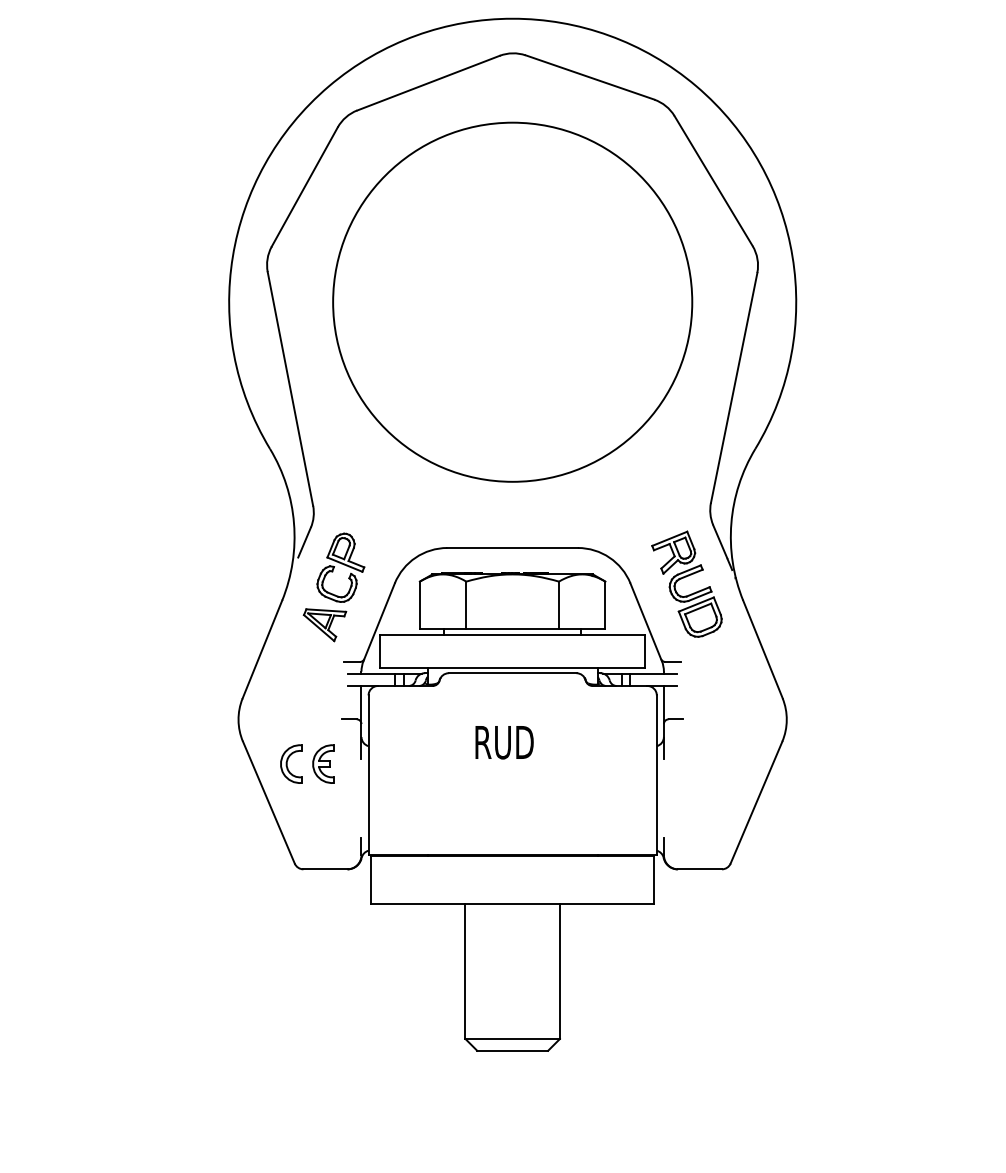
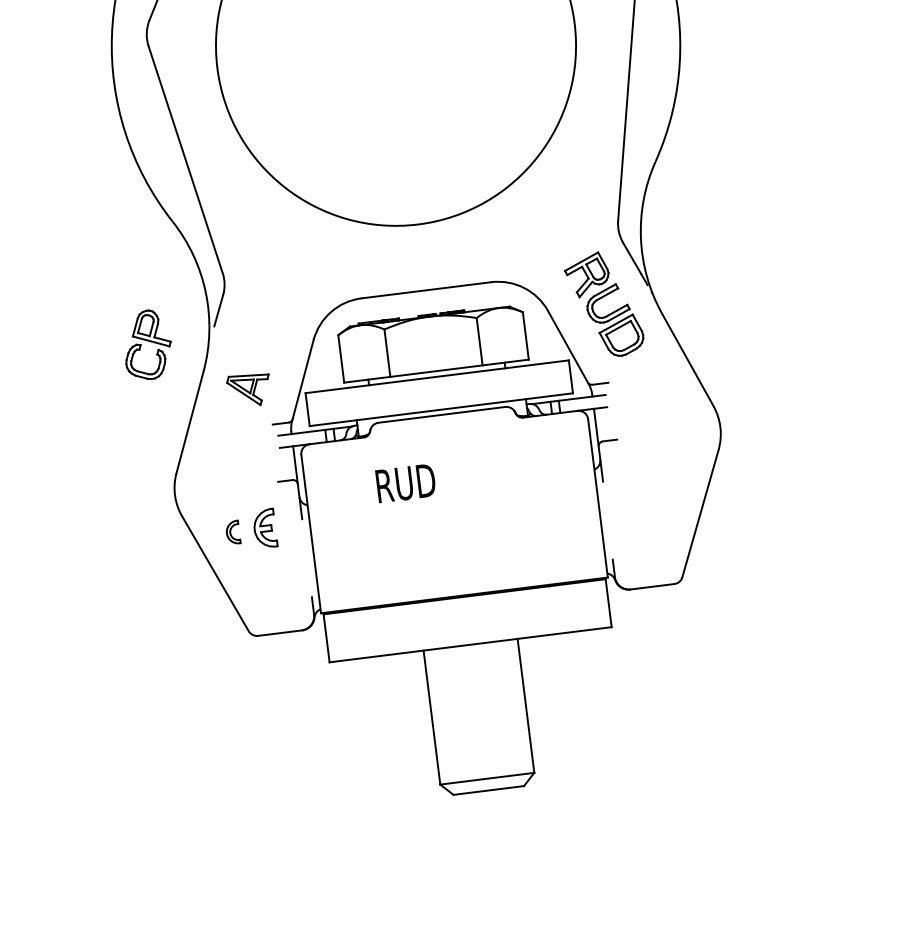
part: (340, 567) -> (147, 344), moved
text: (504, 742) -> (405, 483), moved
part: (291, 763) -> (233, 532), size x0.6

